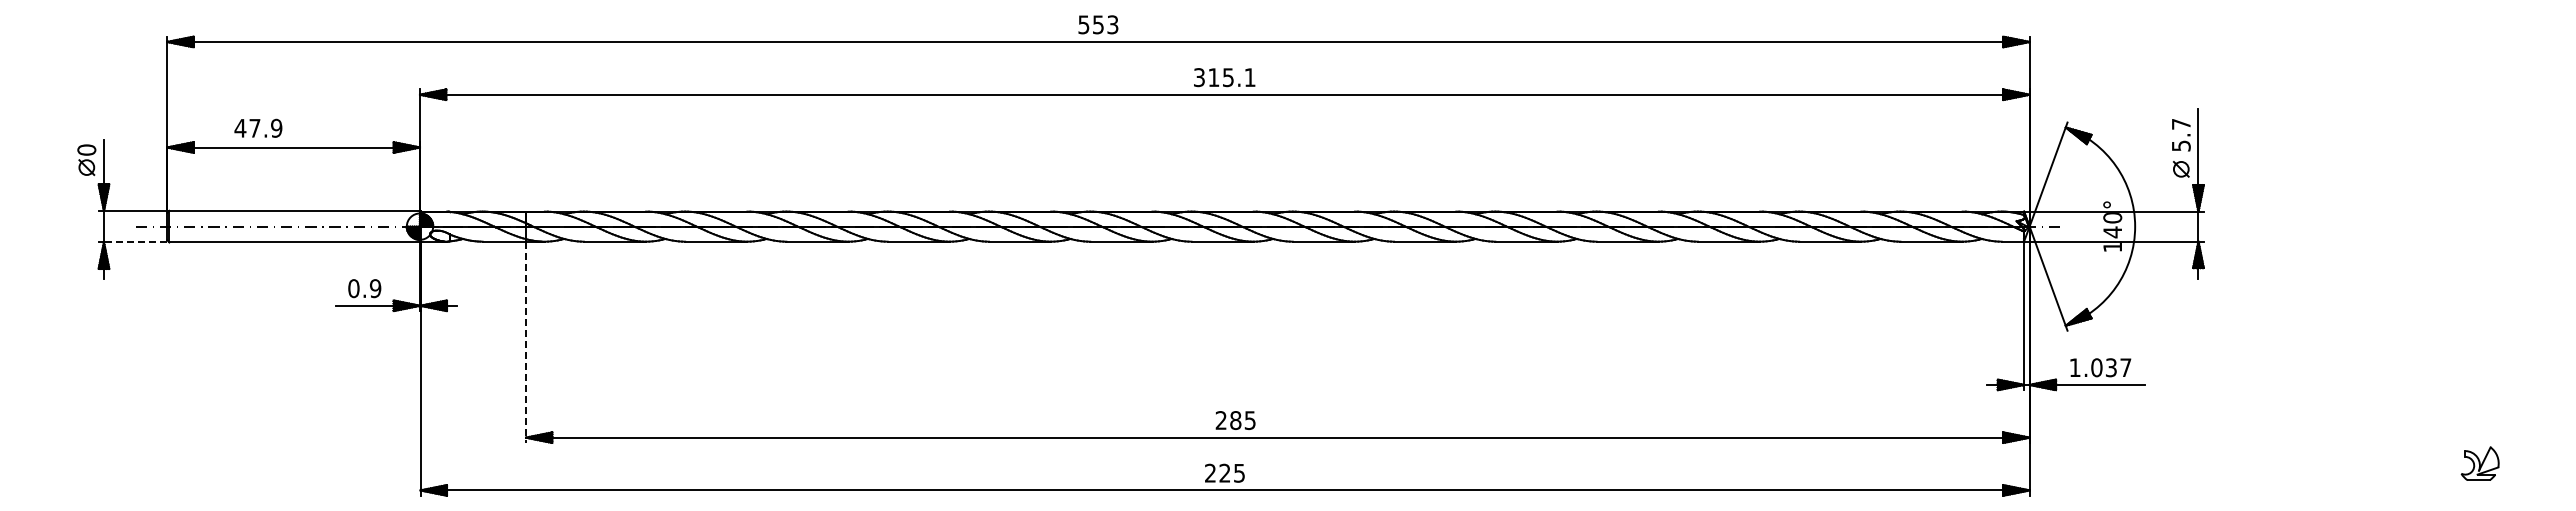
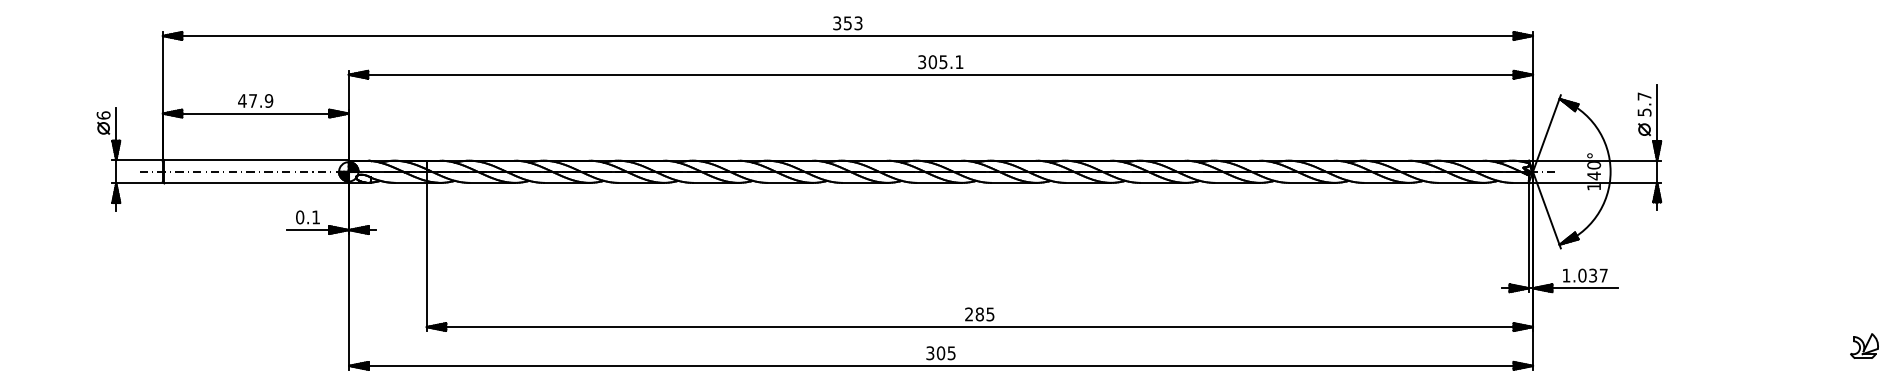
text: (1084, 24) -> (837, 23), 553 -> 353
text: (1213, 77) -> (932, 62), 315.1 -> 305.1
text: (258, 127) -> (255, 100), moved
text: (86, 149) -> (103, 115), 0 -> 6
line: (135, 242) -> (139, 183), dashed -> solid
text: (375, 288) -> (316, 217), 0.9 -> 0.1
line: (526, 342) -> (427, 257), dashed -> solid
text: (1235, 420) -> (979, 314), moved
text: (1217, 472) -> (935, 352), 225 -> 305

